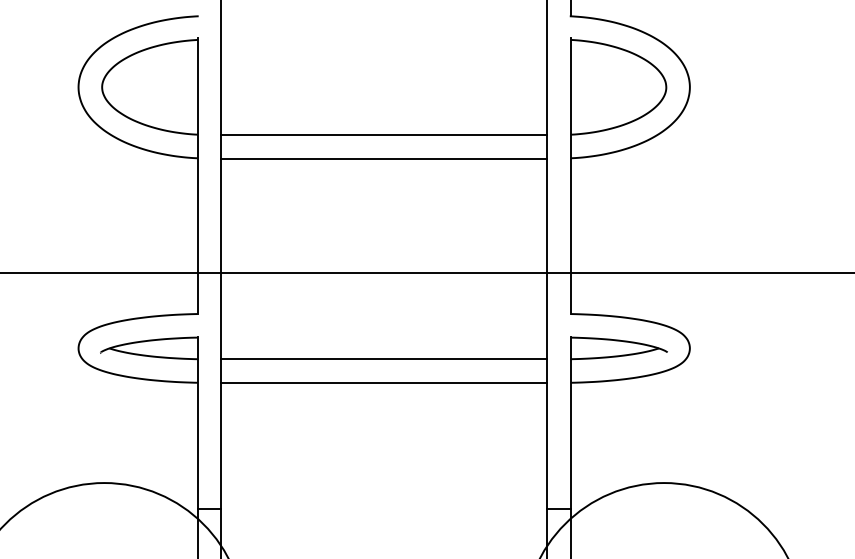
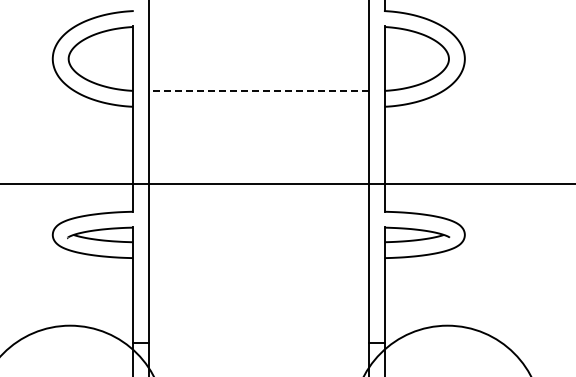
line: (383, 135) -> (258, 91), solid -> dashed
line: (383, 159) -> (258, 107), removed
line: (383, 359) -> (258, 242), removed
line: (383, 383) -> (258, 258), removed

